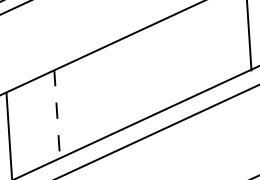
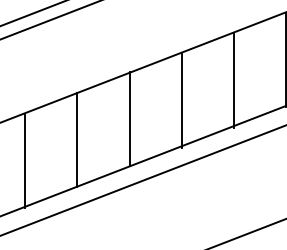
line: (201, 49) -> (234, 80), added
line: (152, 71) -> (181, 101), added
line: (104, 92) -> (129, 119), added
line: (57, 114) -> (77, 140), dashed -> solid

